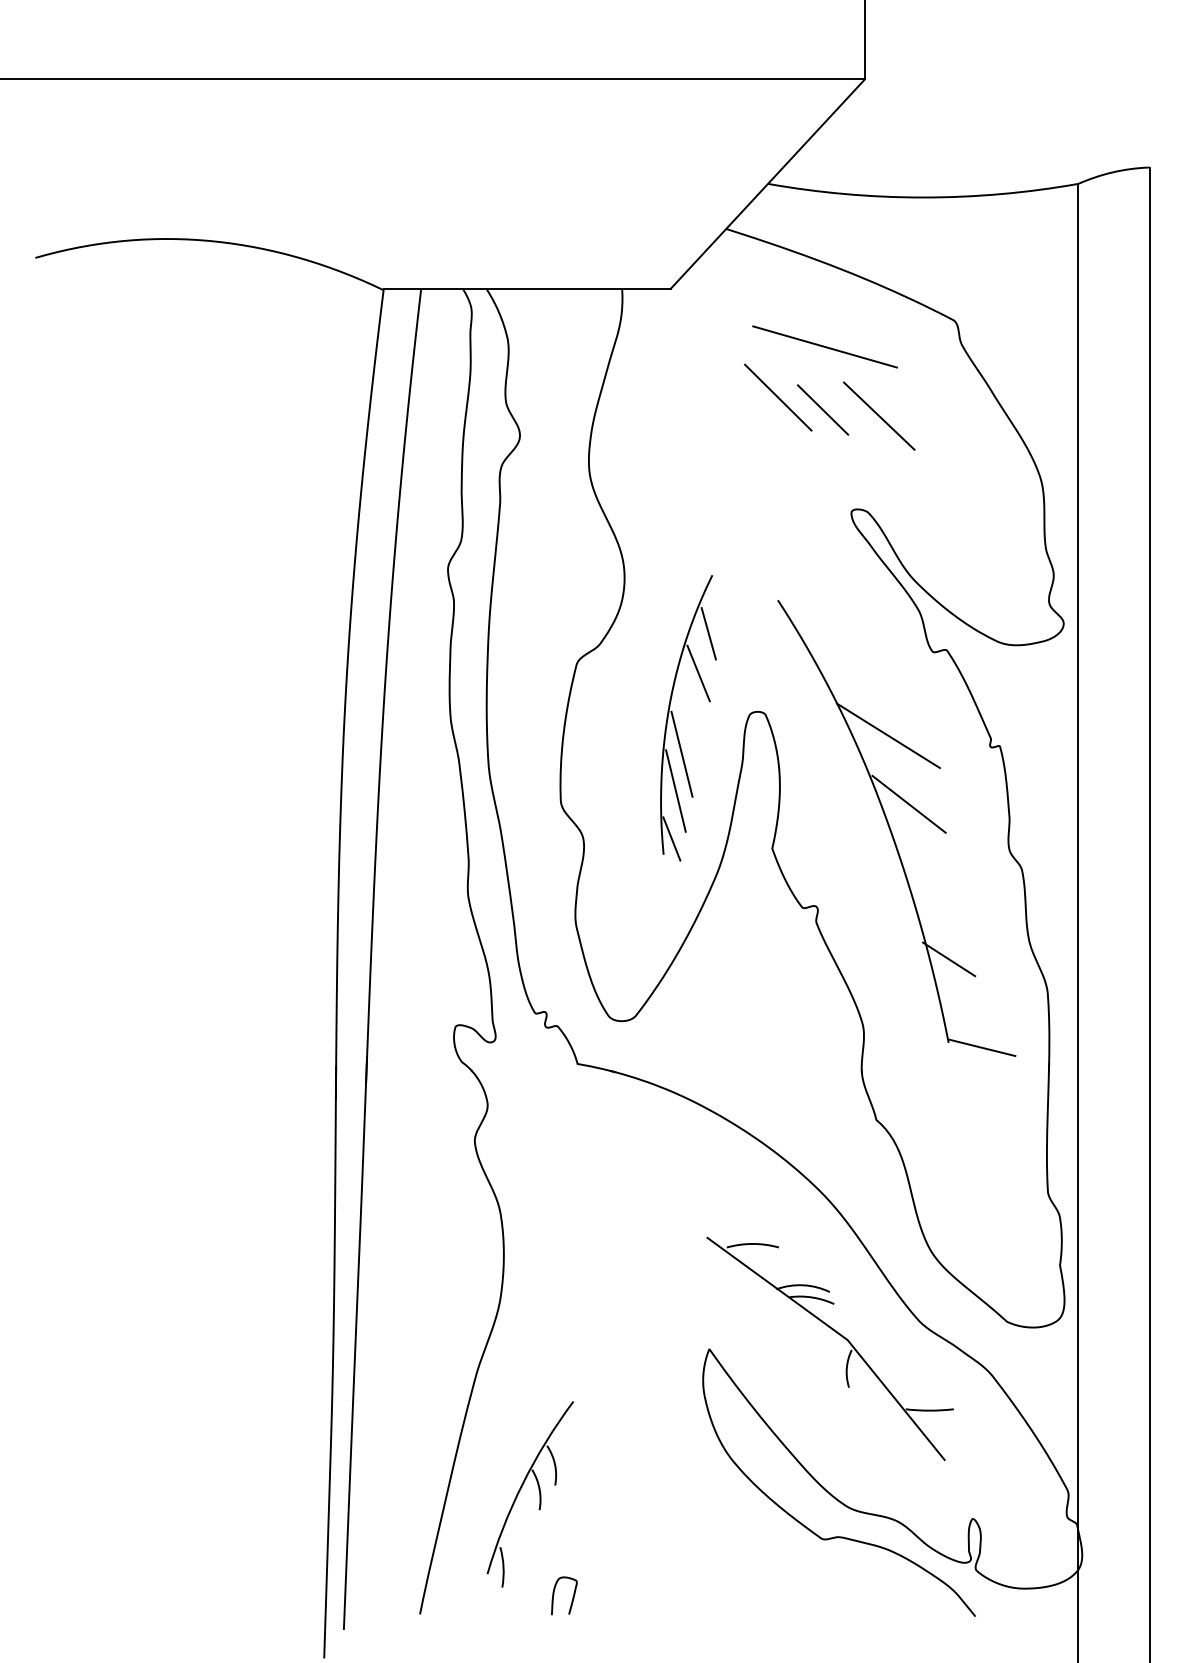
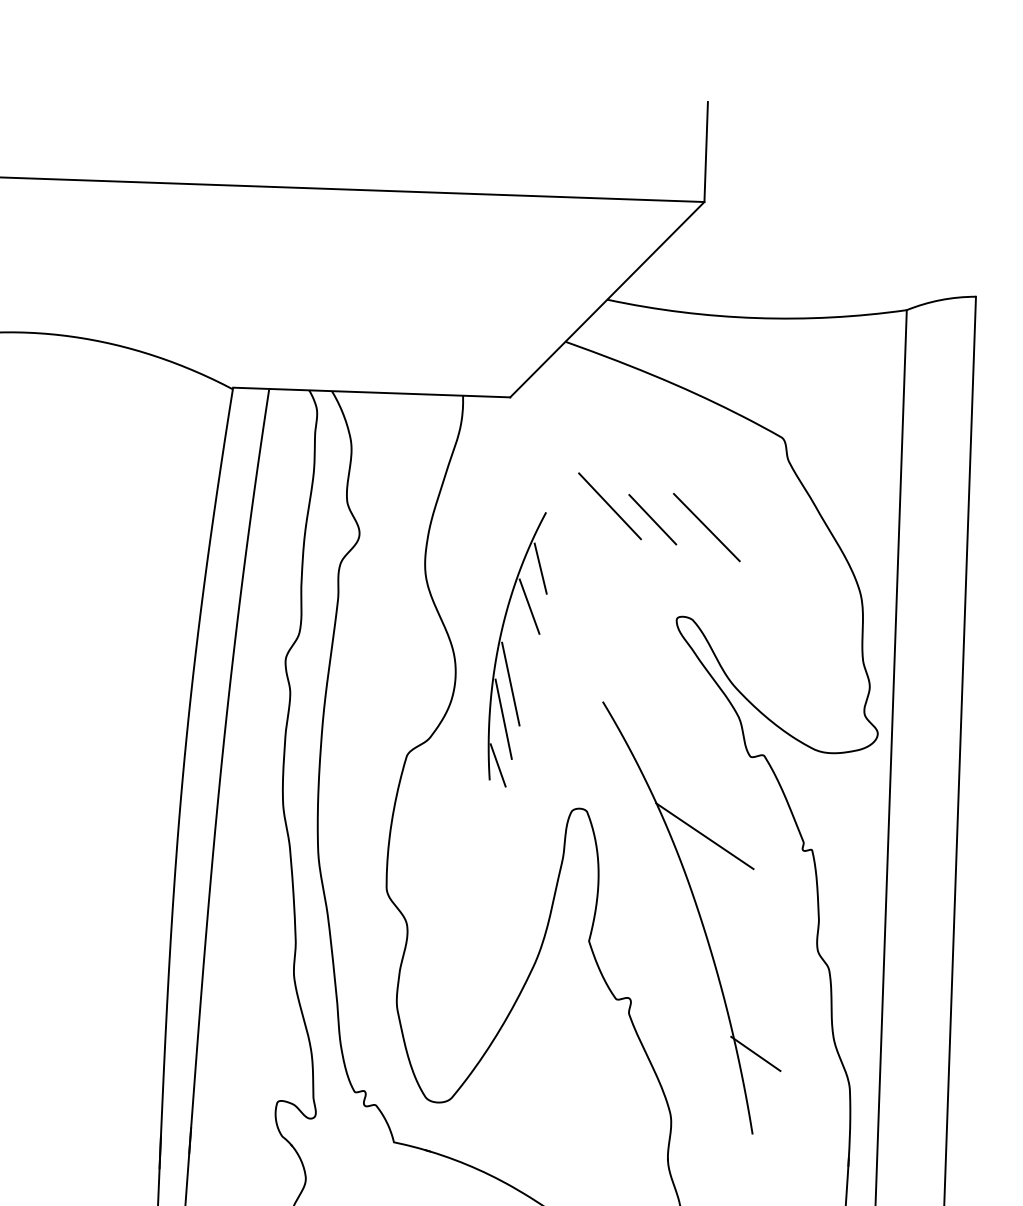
line: (824, 346) -> (656, 458), removed
part: (675, 722) -> (505, 653), moved
line: (908, 803) -> (721, 902), removed
line: (981, 1047) -> (784, 1140), removed

